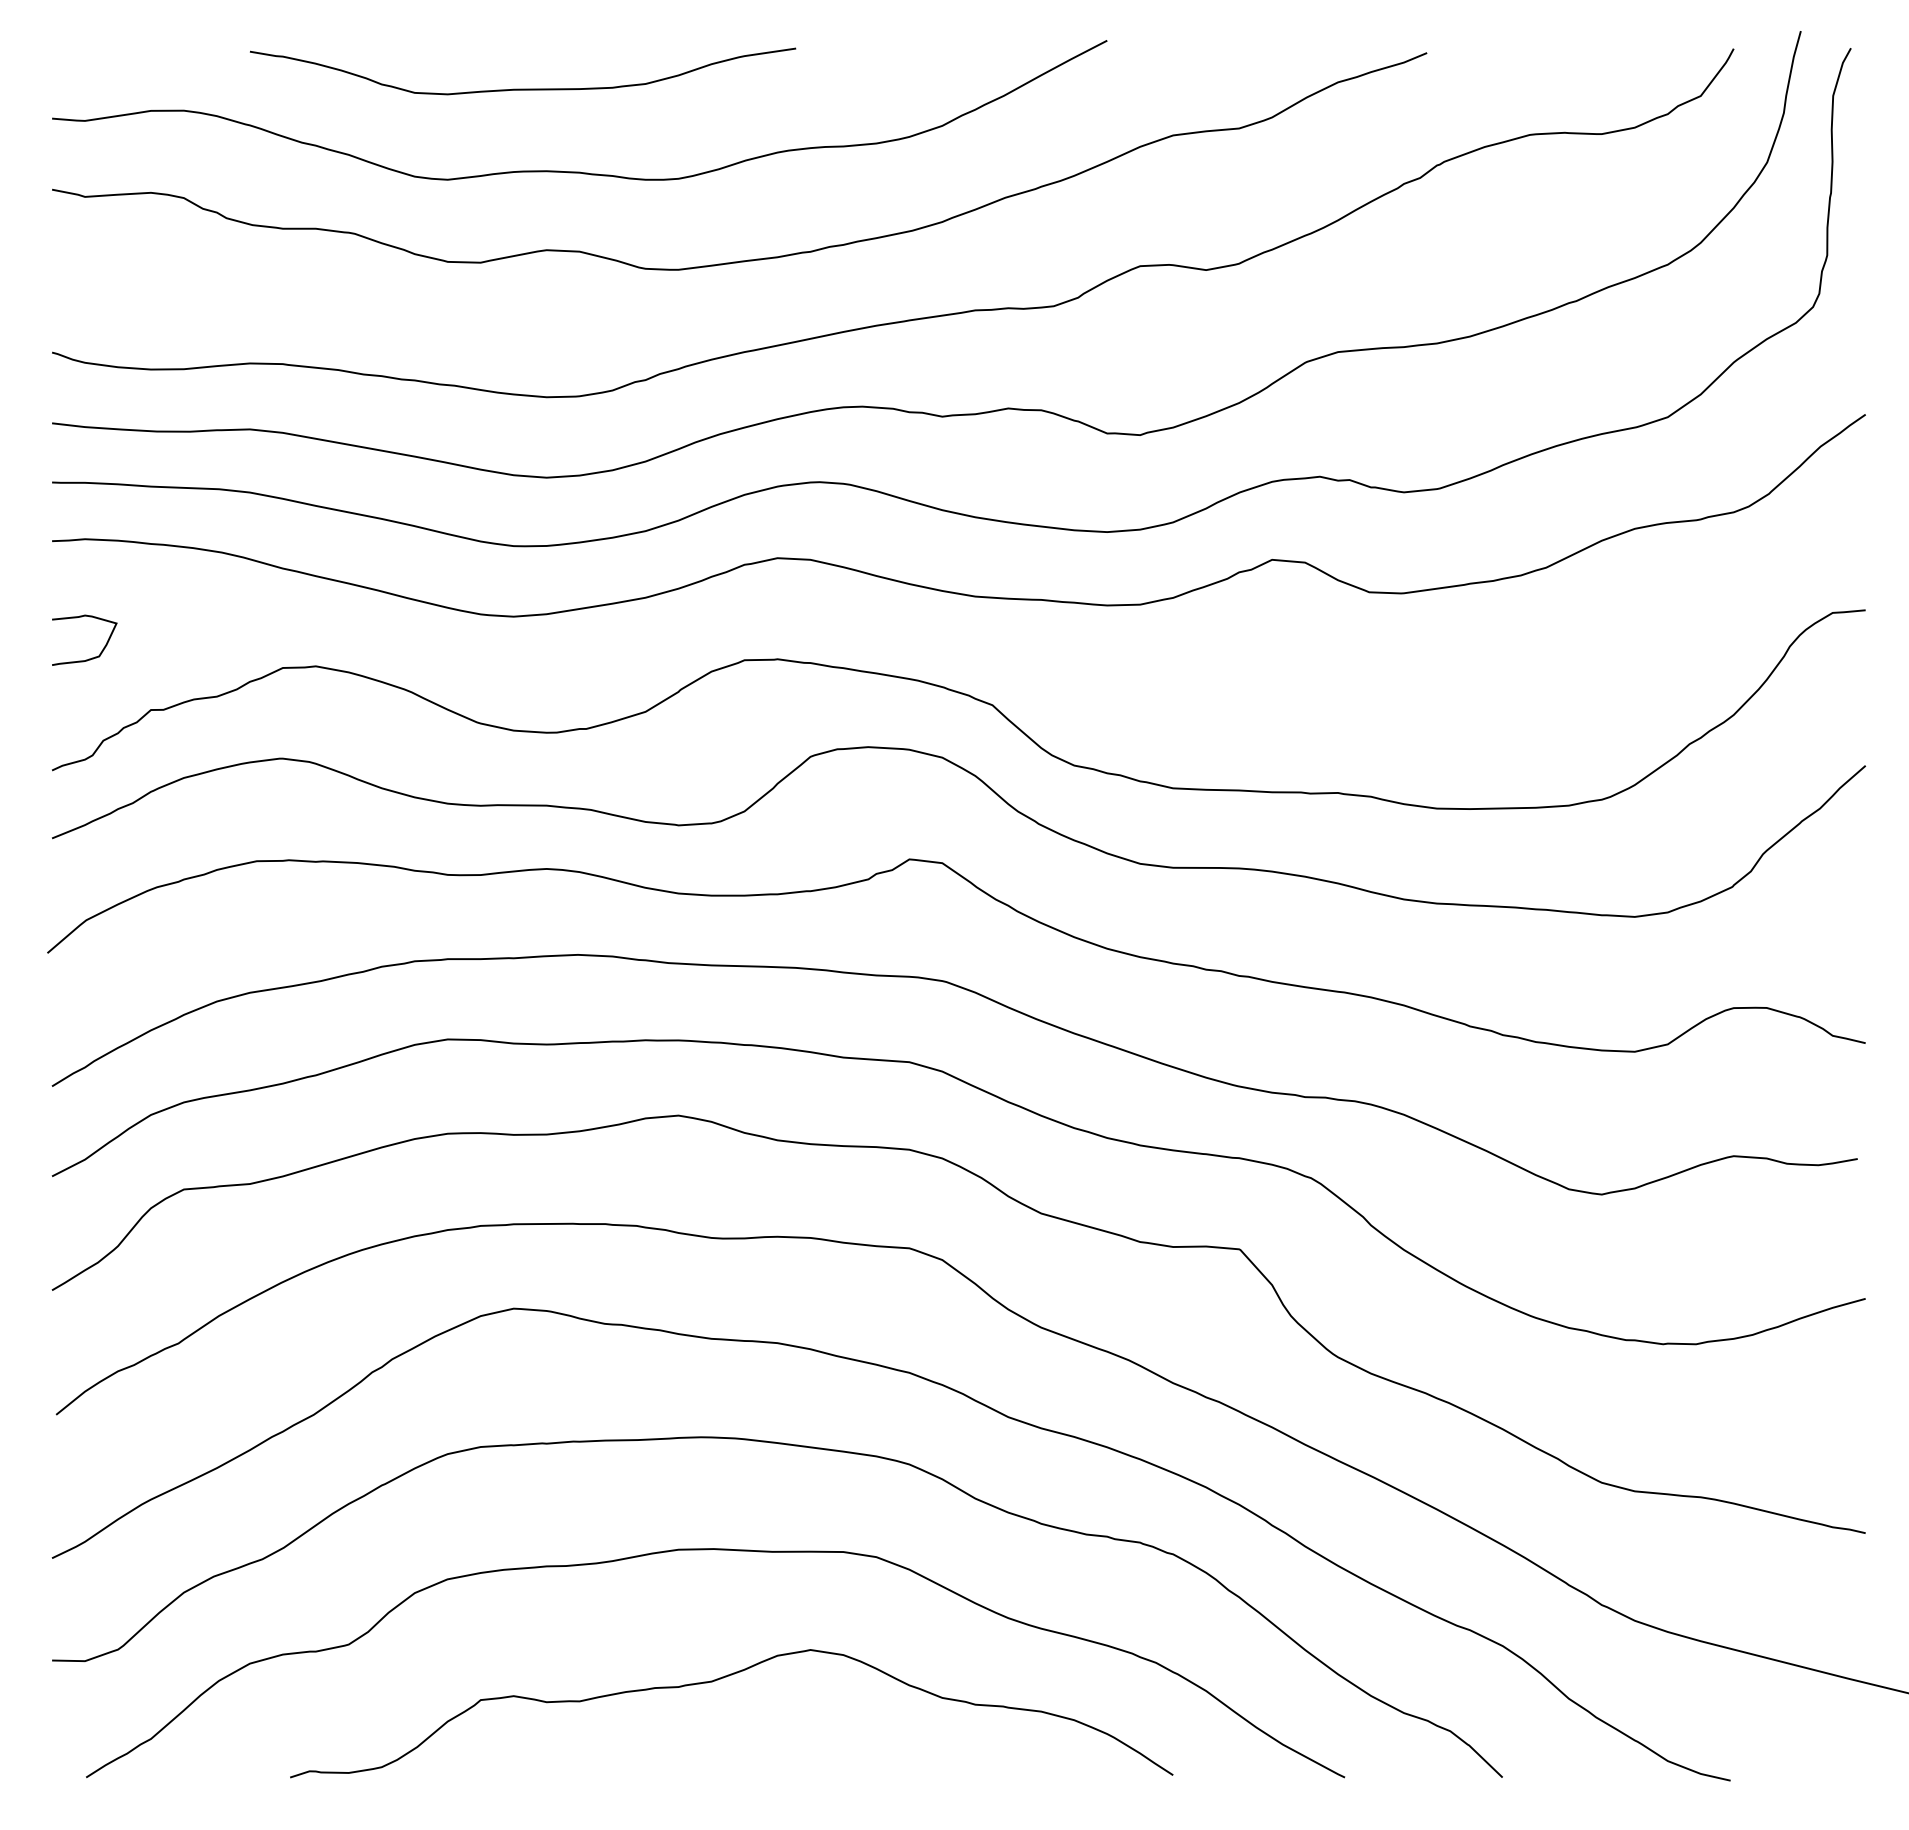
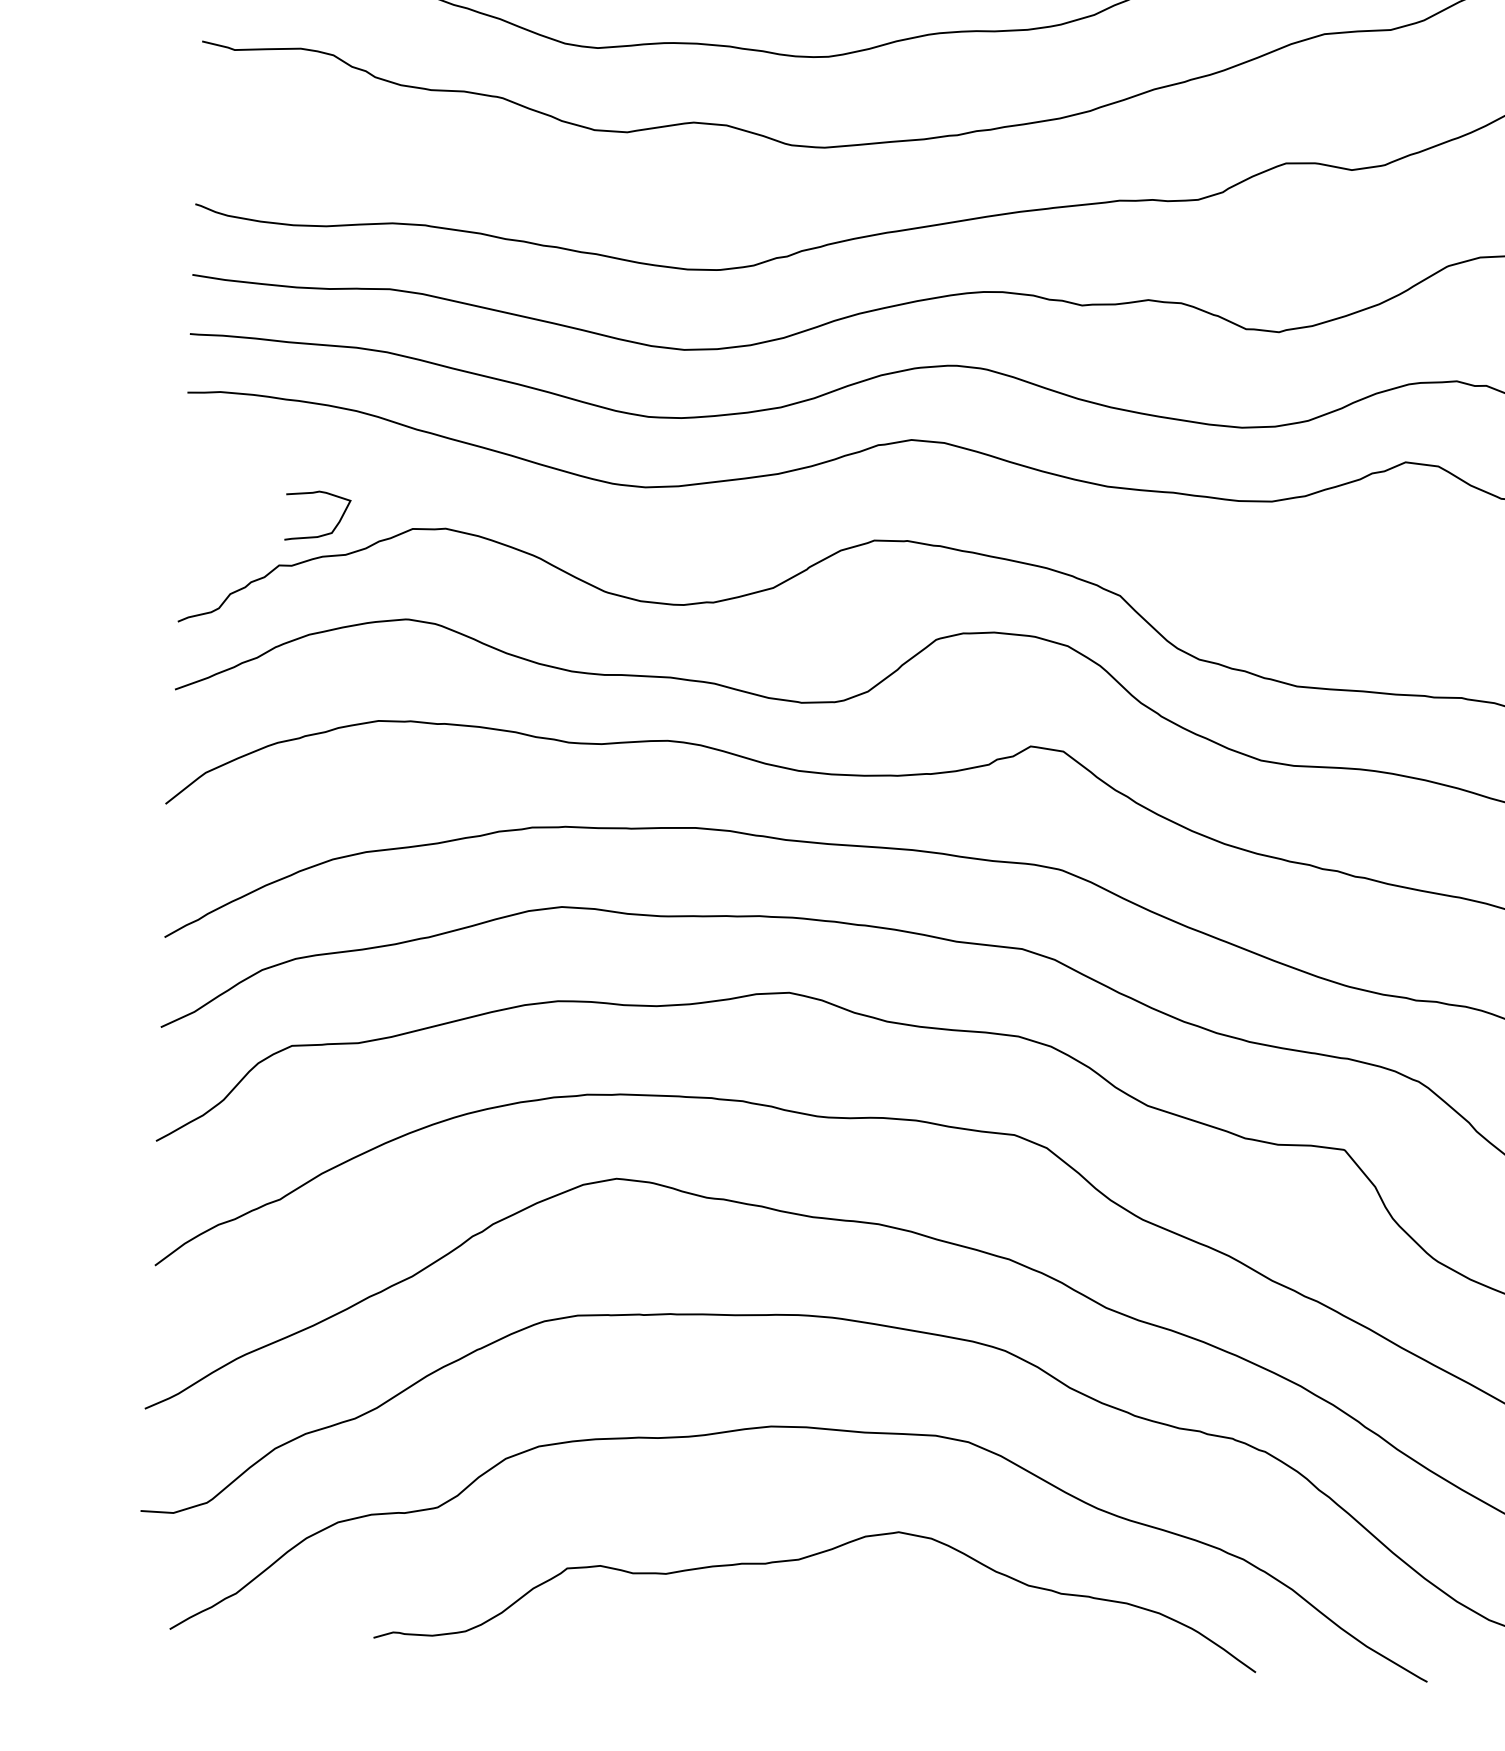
curve: (89, 658) -> (322, 534), moved

